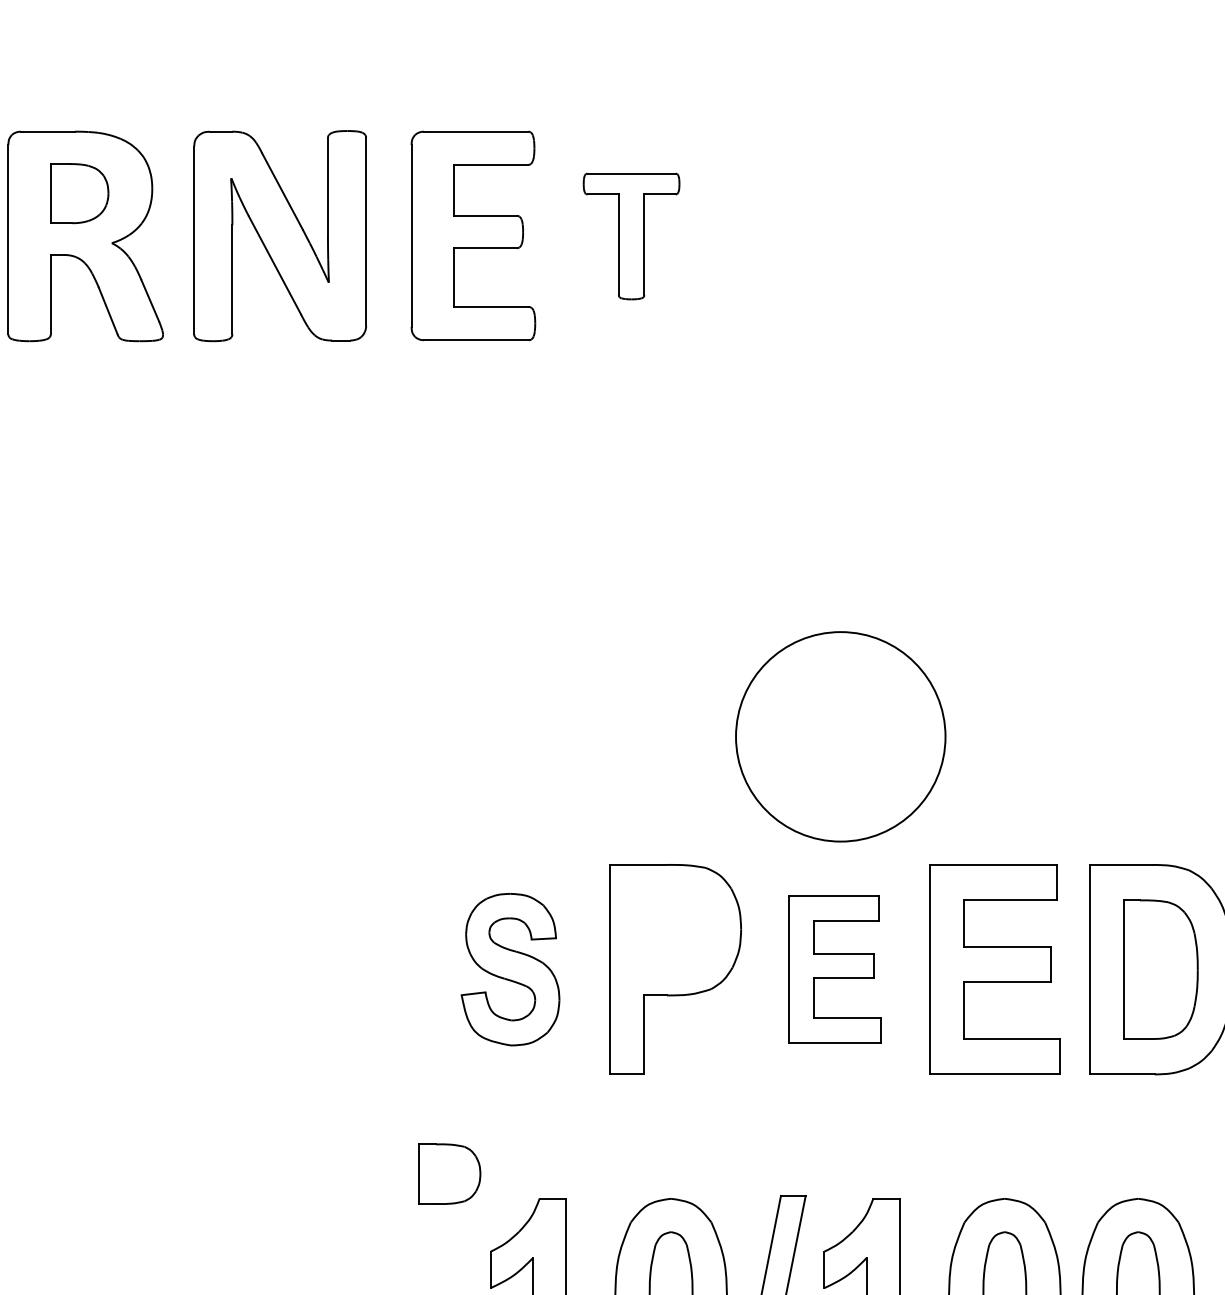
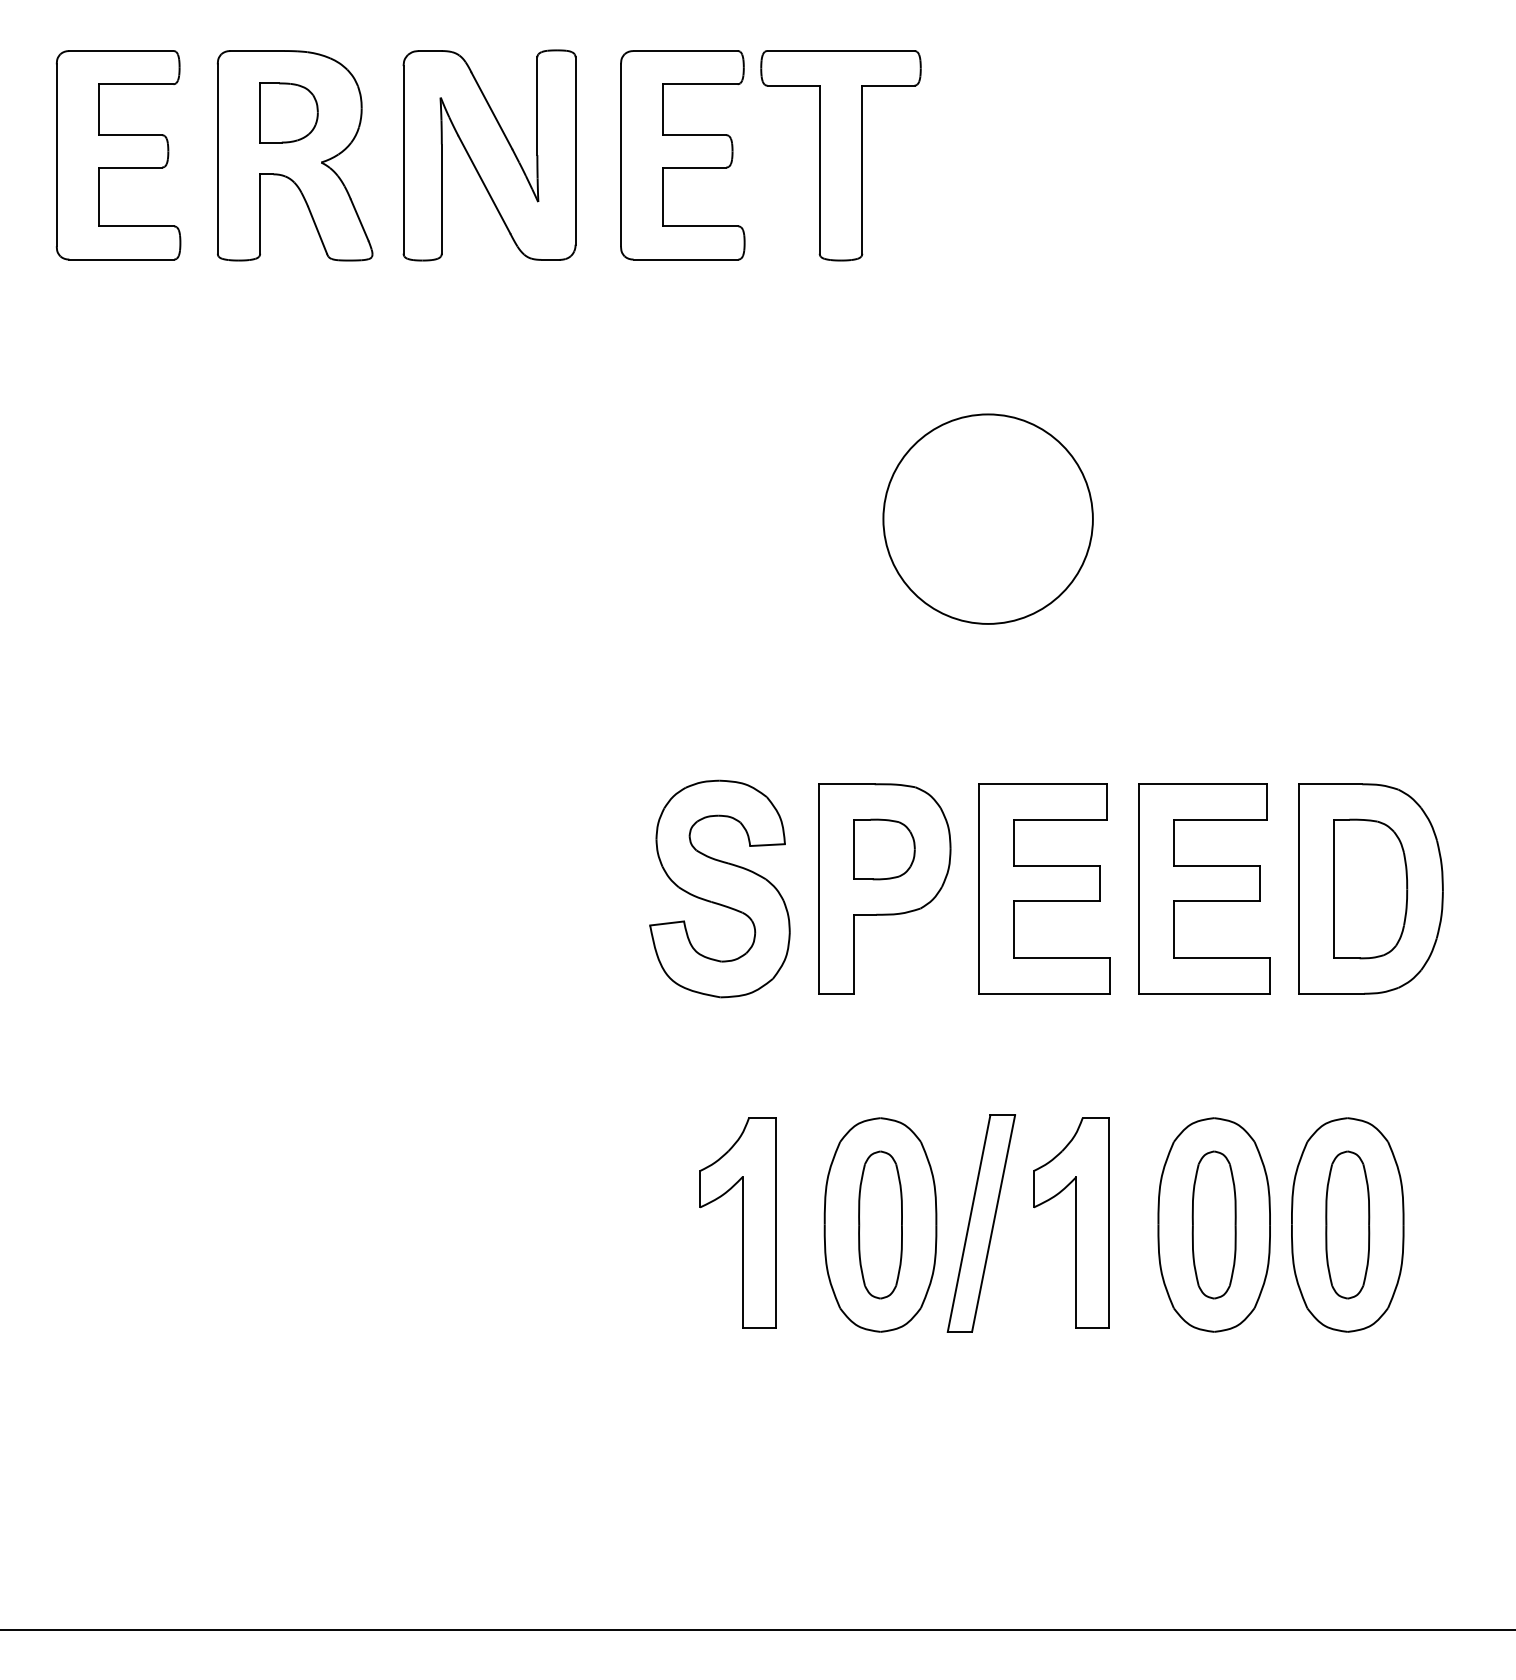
part: (631, 236) -> (840, 155), size x1.67
circle: (840, 736) -> (987, 518), moved
part: (510, 969) -> (719, 888), size x1.43
part: (835, 969) -> (1044, 888), size x1.43
part: (450, 1174) -> (884, 849), moved

